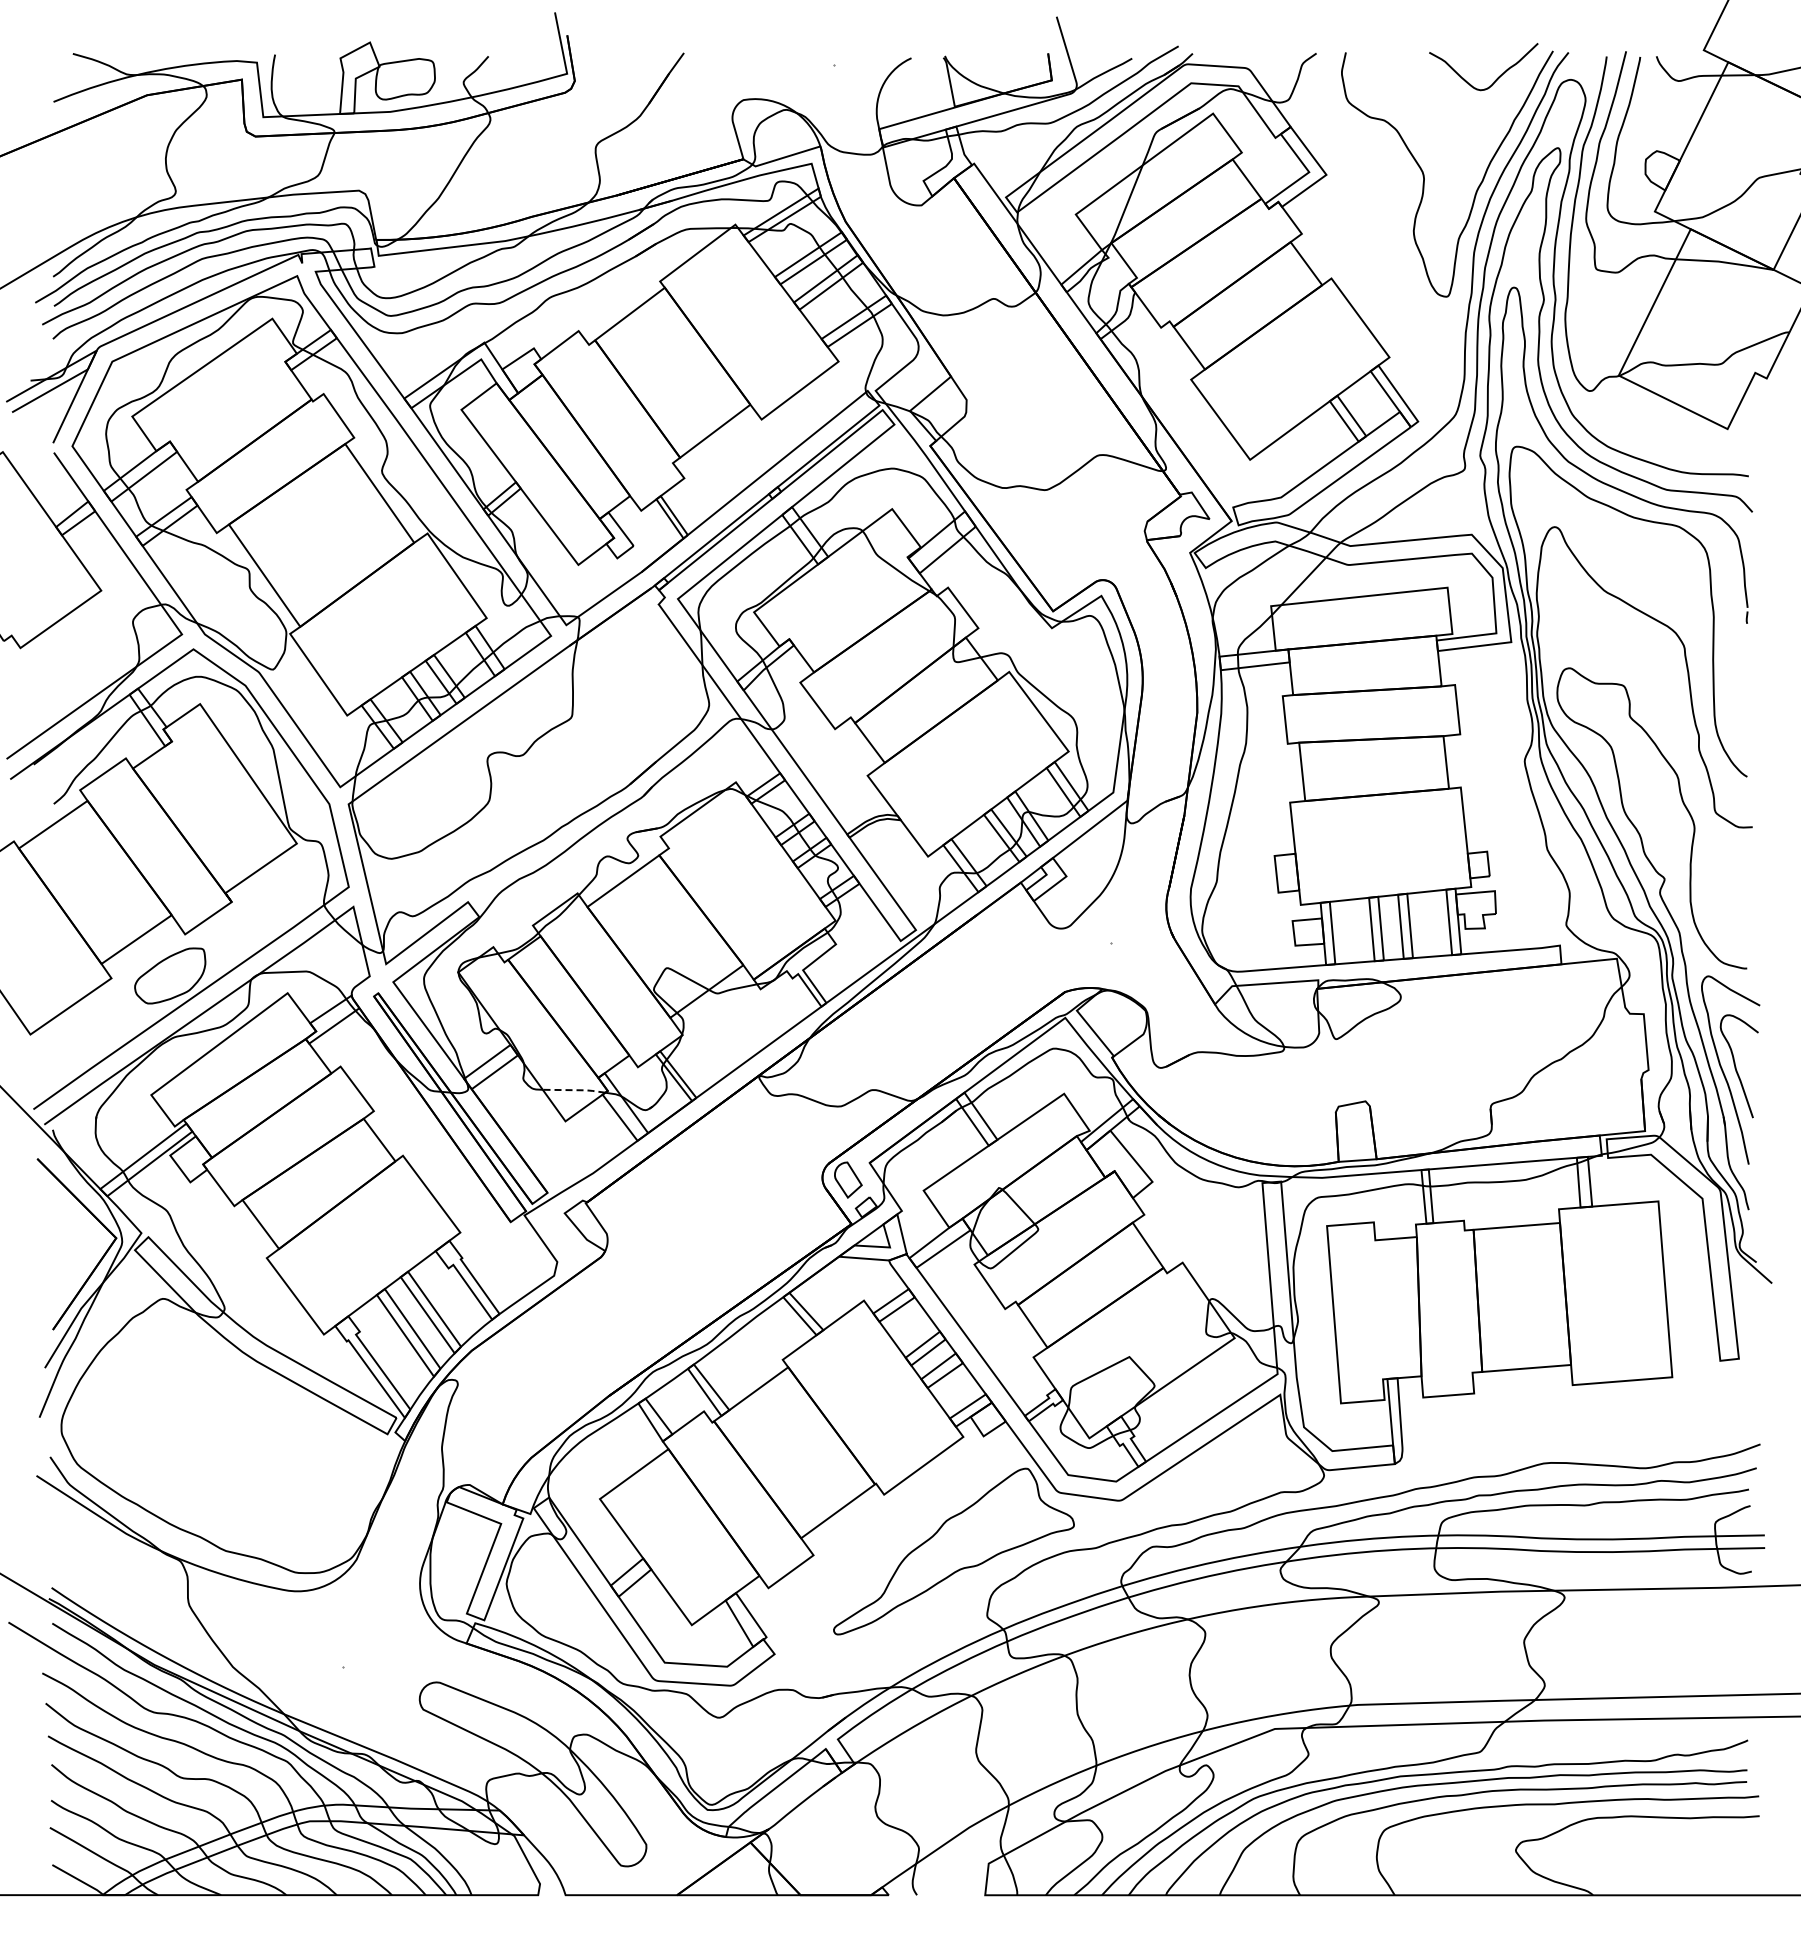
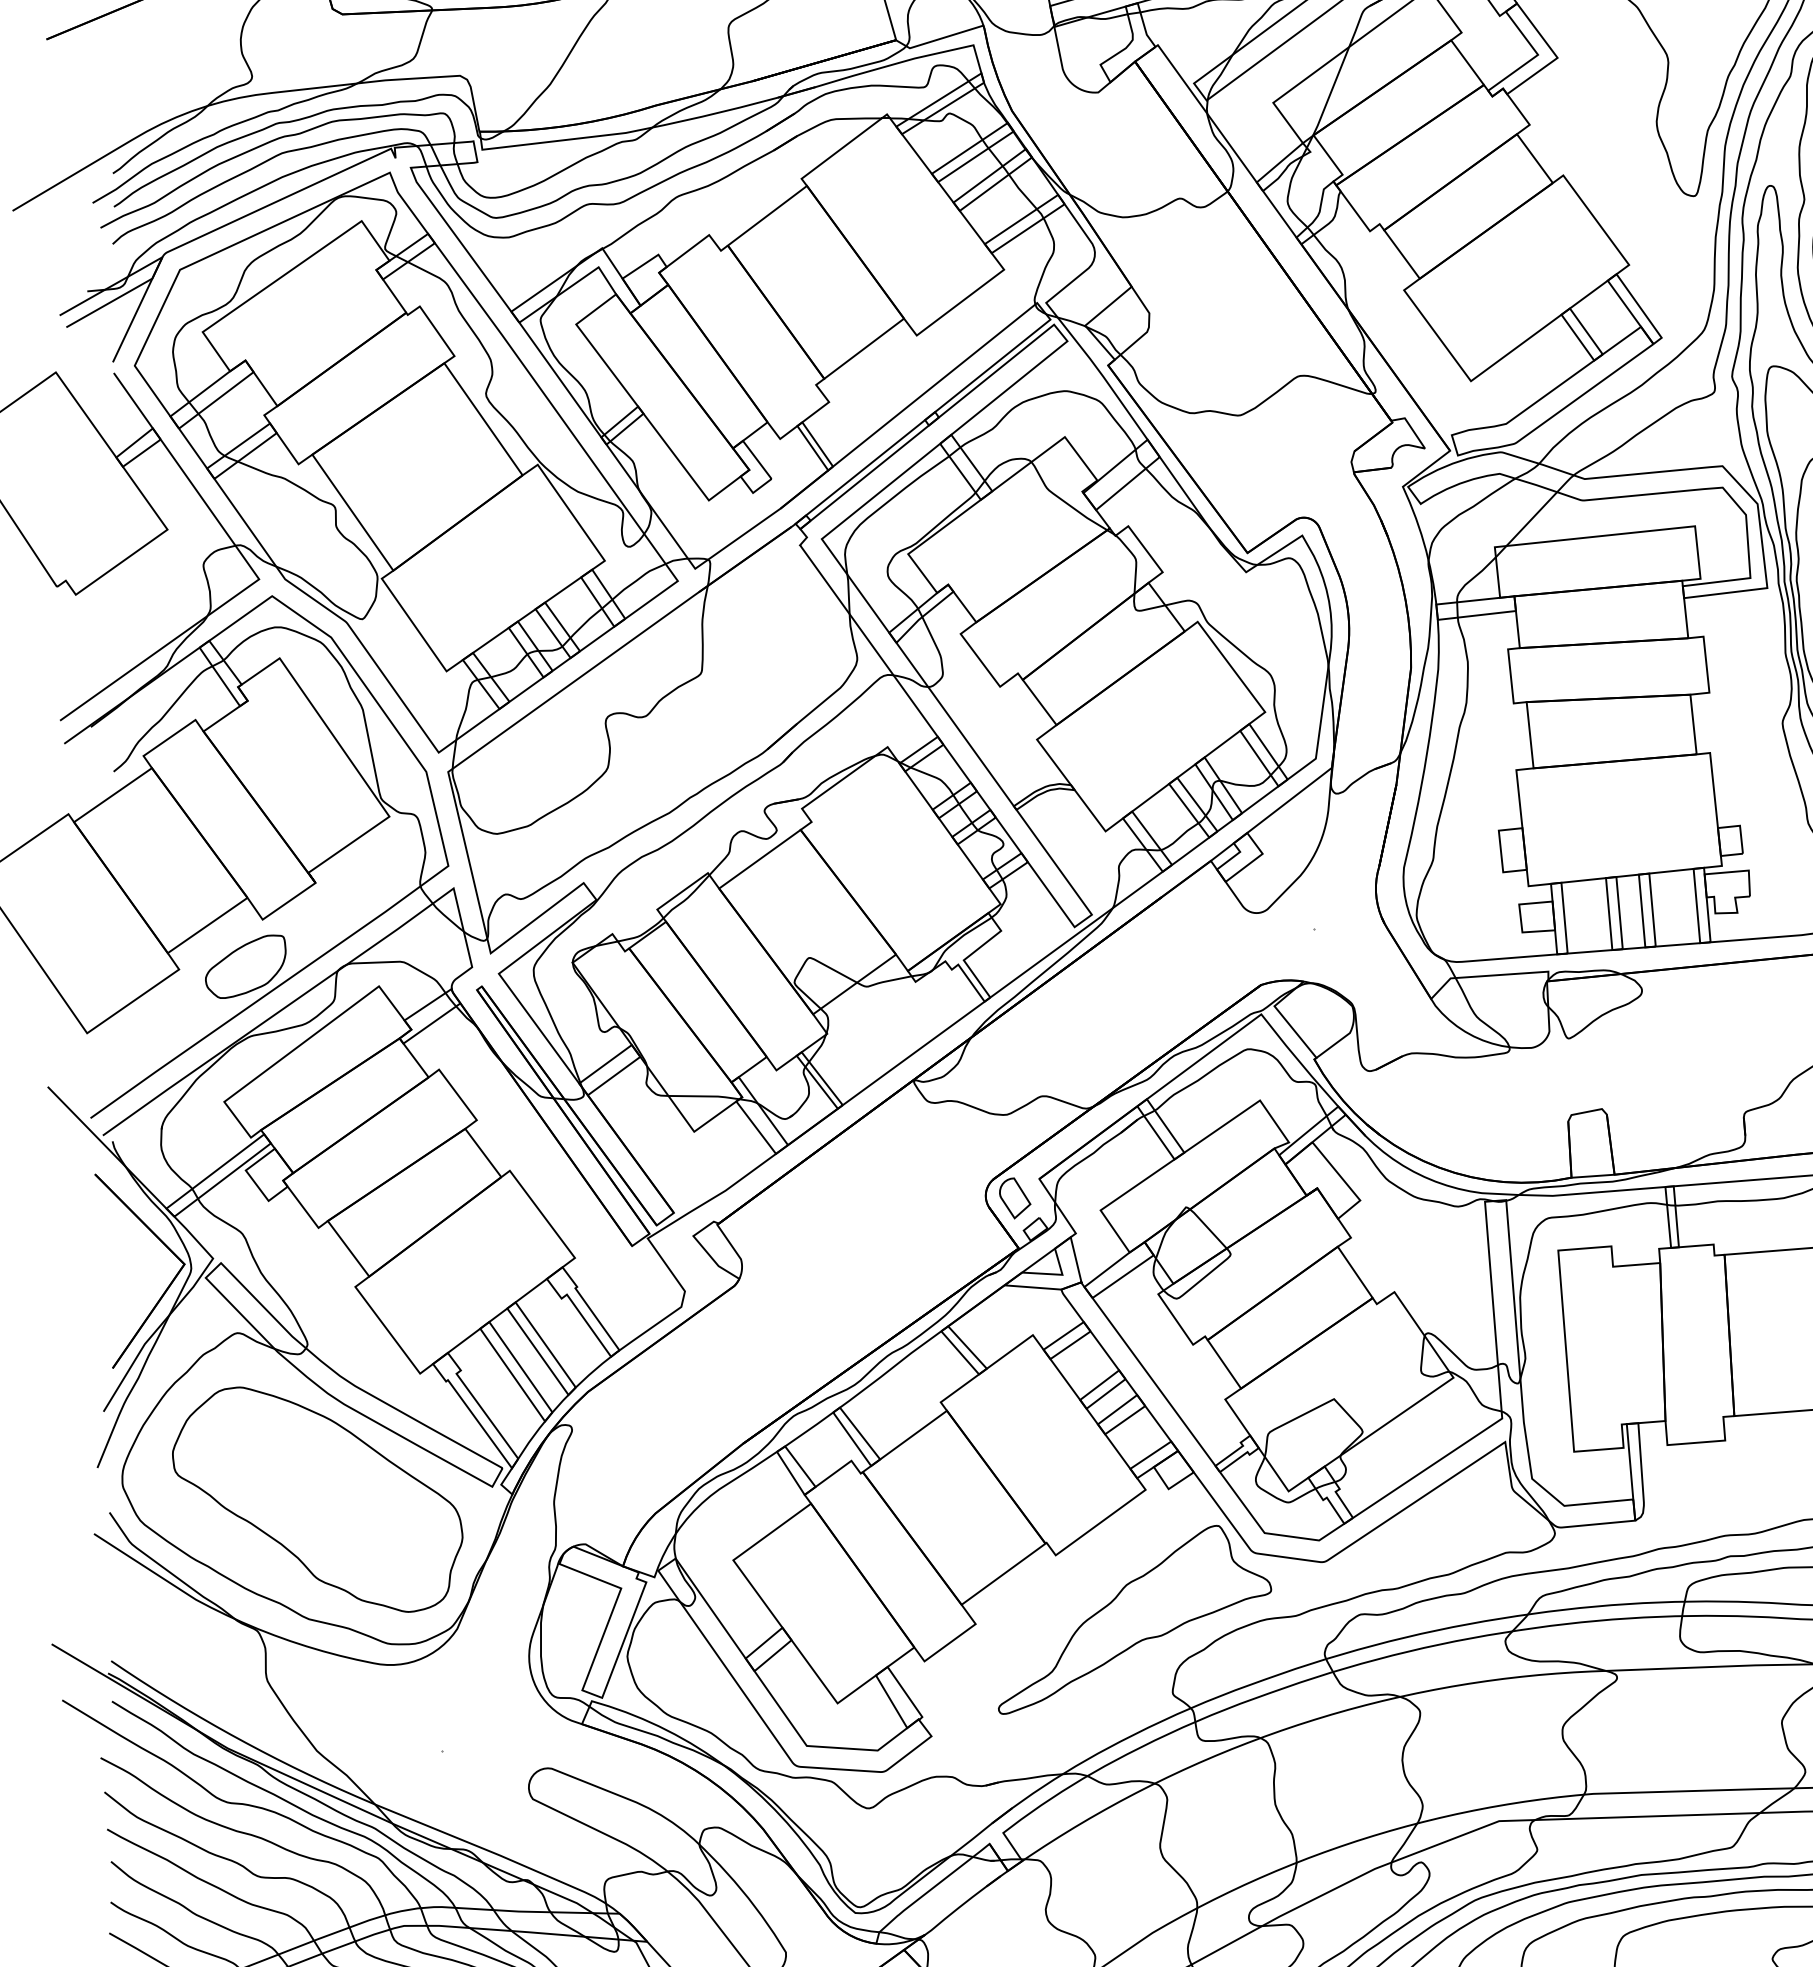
line: (575, 1090) -> (705, 1096), dashed -> solid
part: (233, 1445) -> (317, 1499), added

